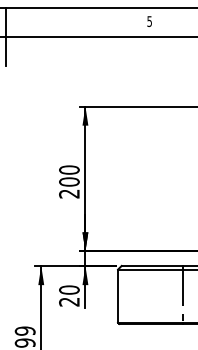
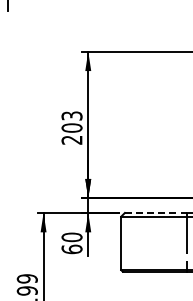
text: (69, 169) -> (72, 115), 200 -> 203
line: (152, 265) -> (156, 212), solid -> dashed
text: (69, 301) -> (72, 248), 20 -> 60

